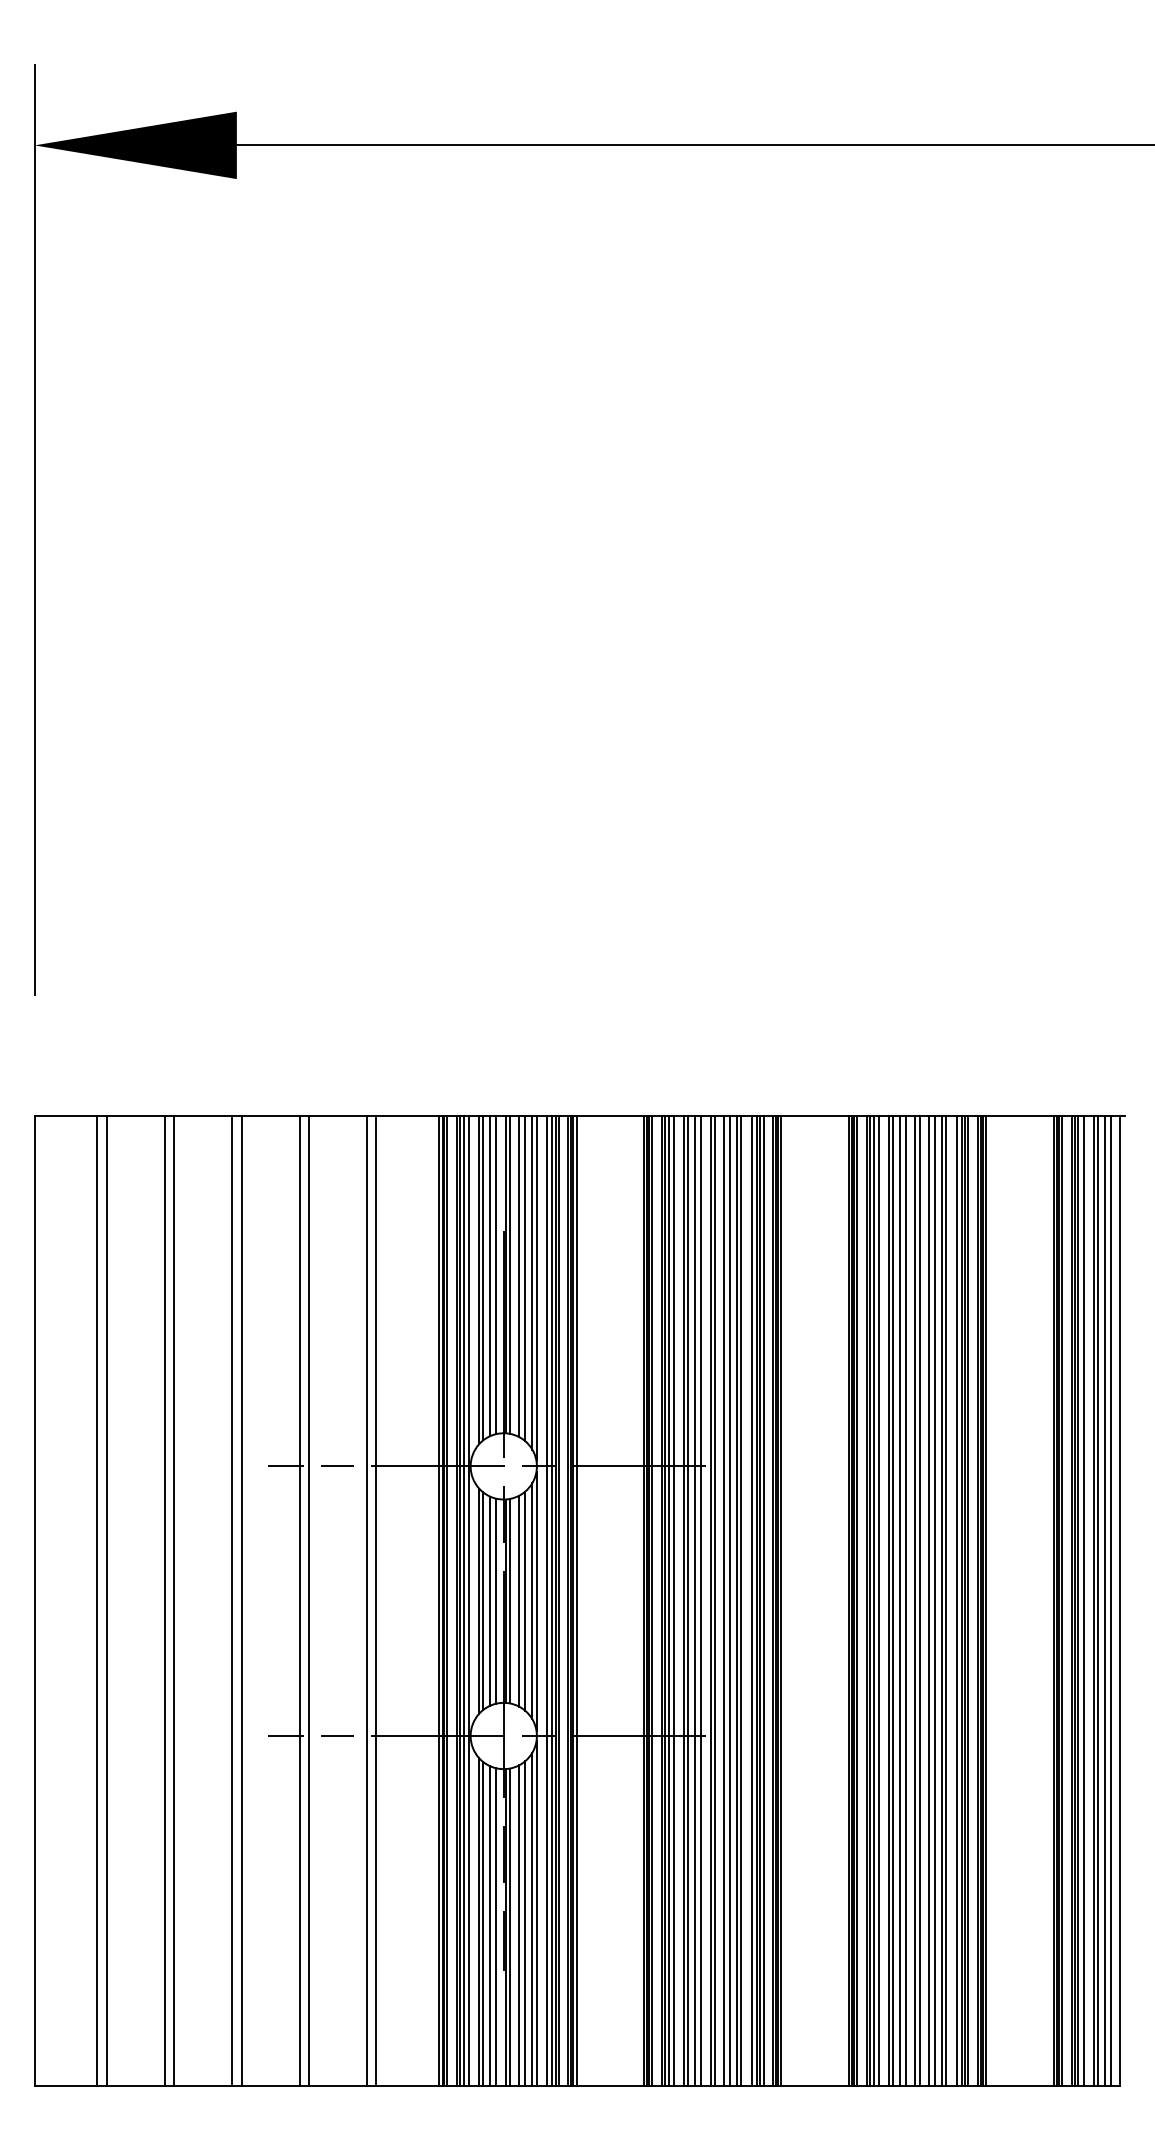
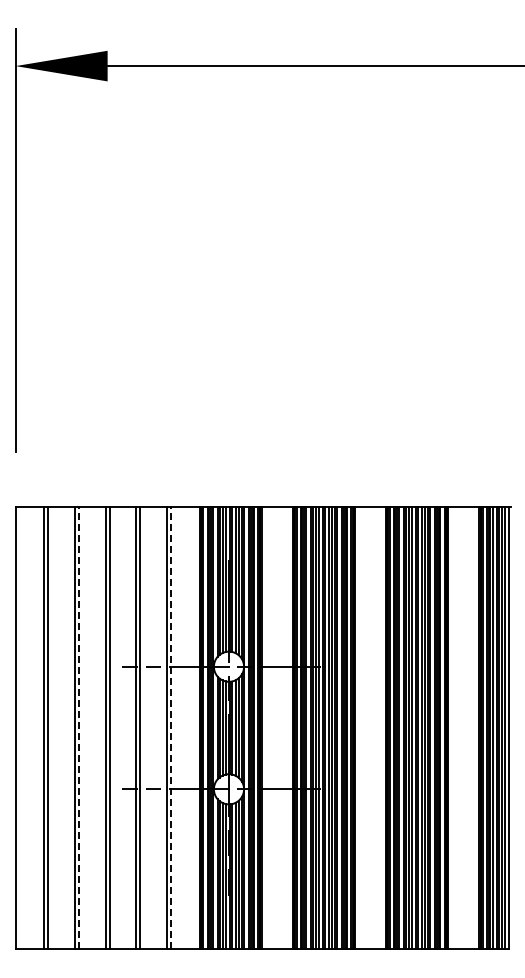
line: (175, 1602) -> (79, 728), solid -> dashed
line: (377, 1602) -> (171, 728), solid -> dashed

